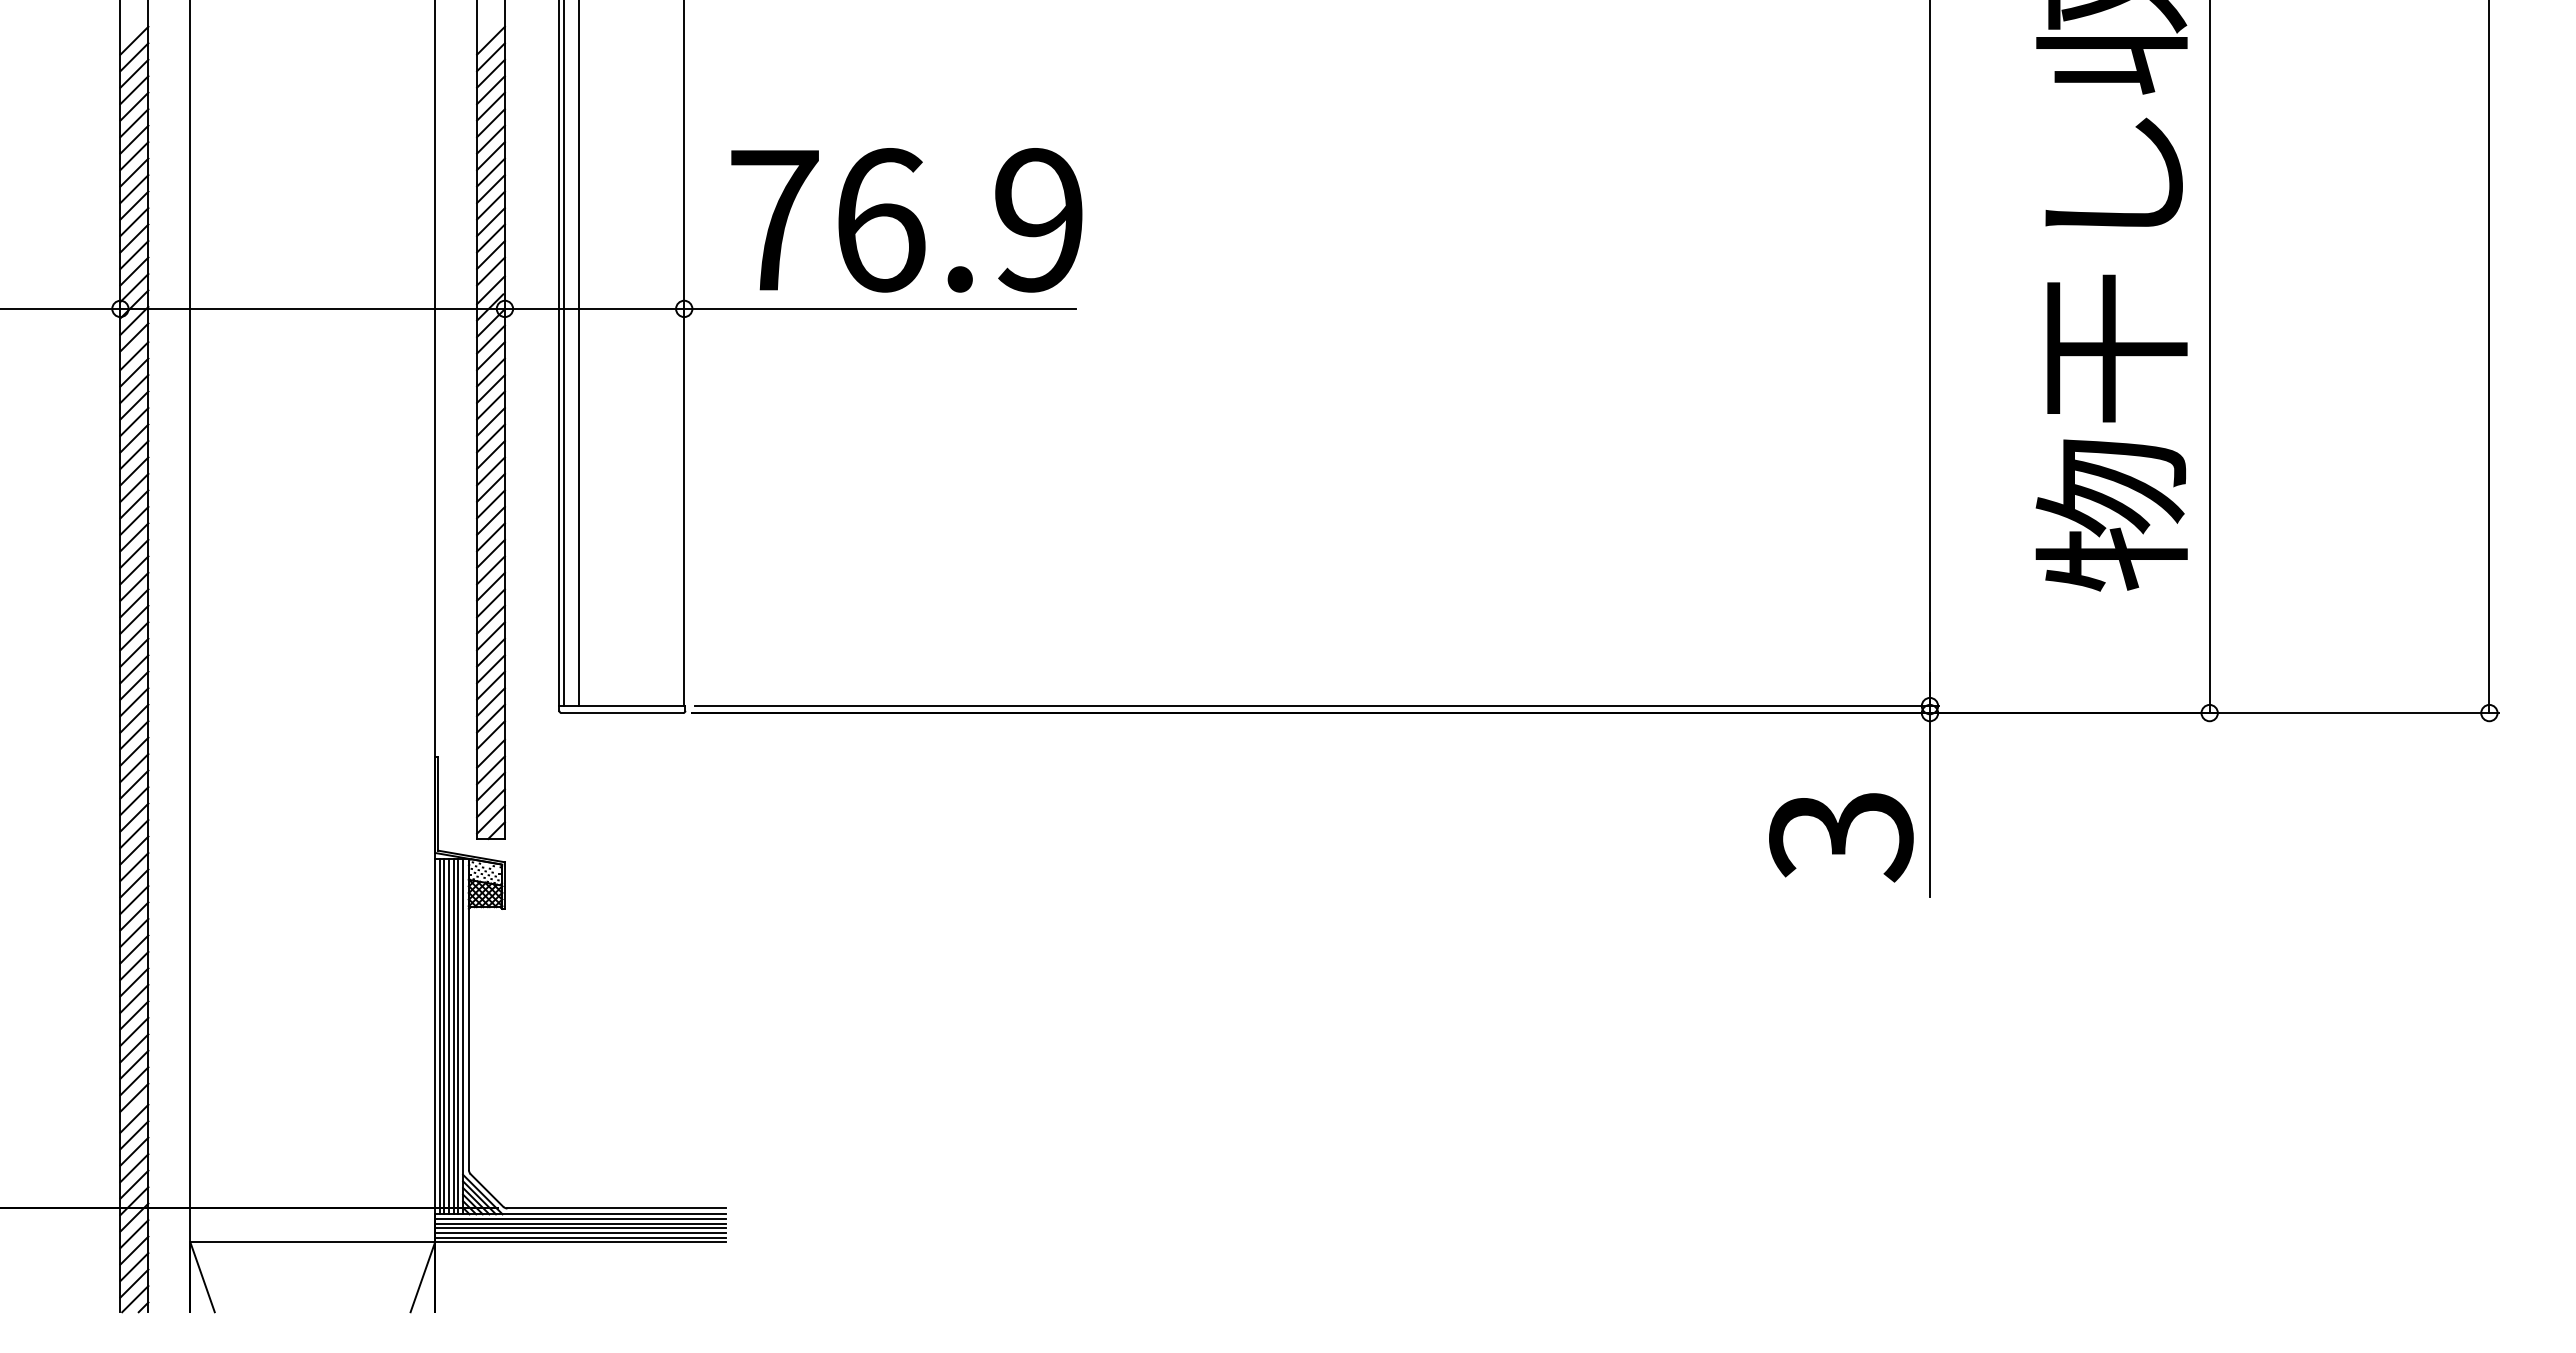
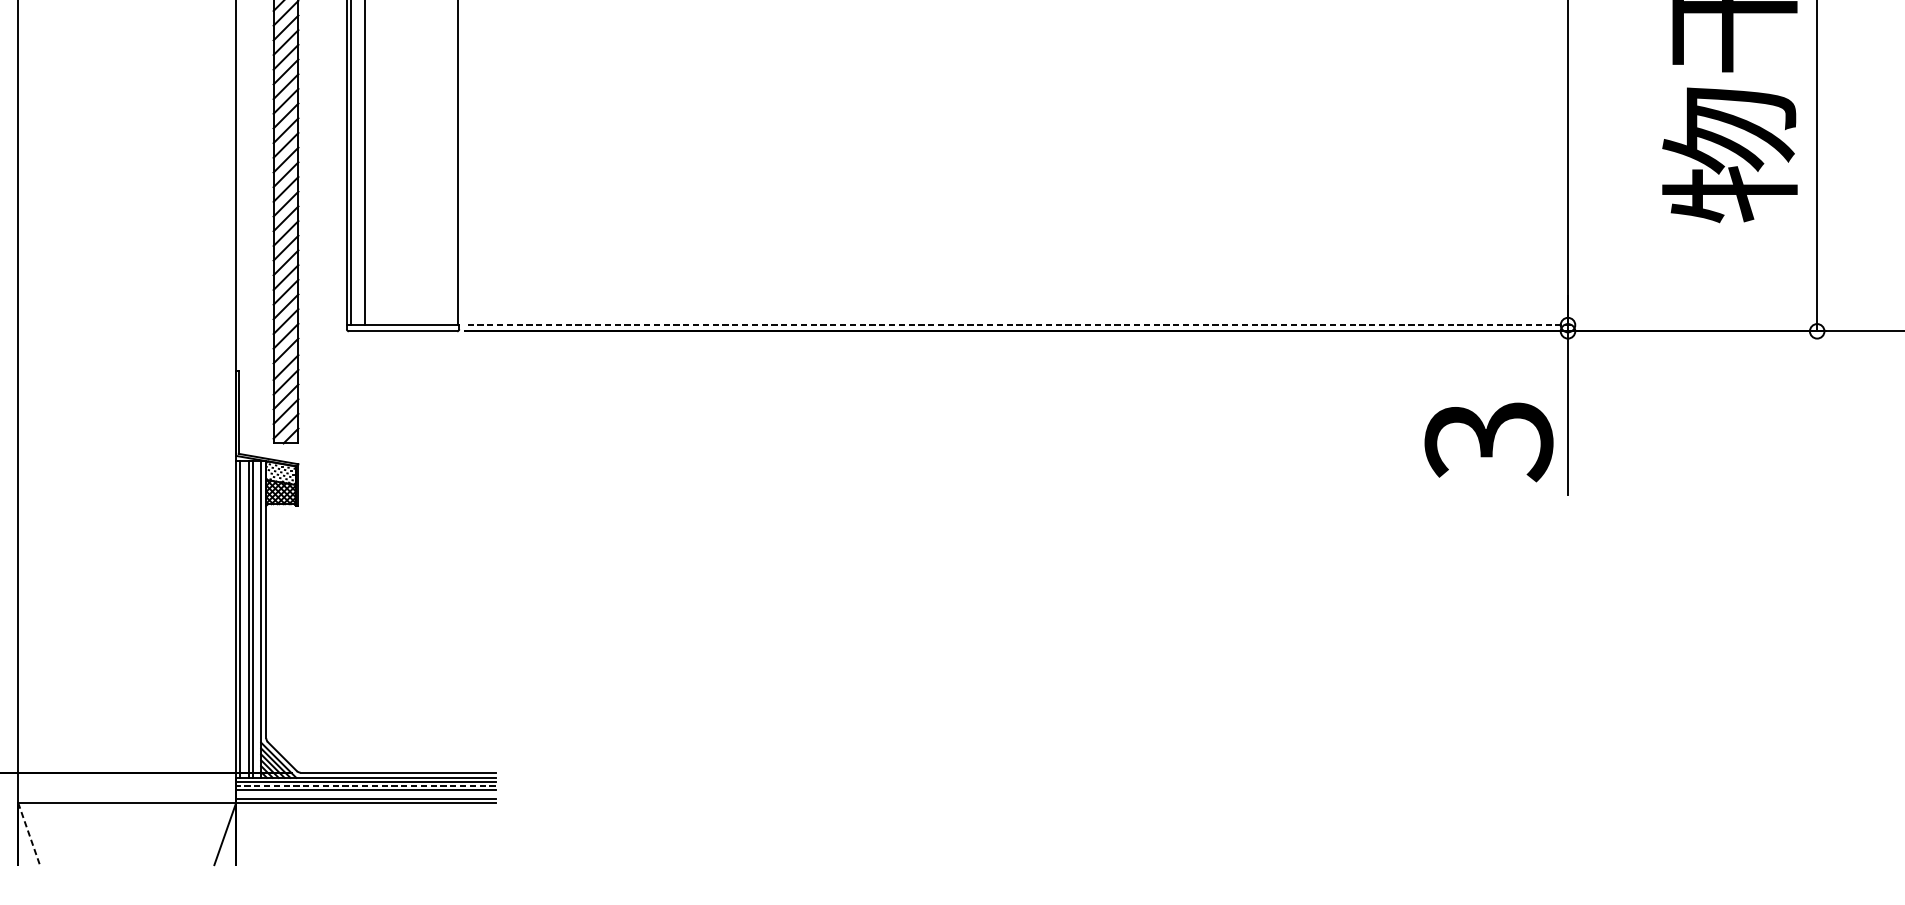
line: (1317, 706) -> (1022, 325), solid -> dashed
line: (444, 1036) -> (244, 619), removed
line: (458, 1036) -> (257, 619), removed
line: (580, 1223) -> (365, 786), solid -> dashed
line: (580, 1232) -> (365, 794), removed
line: (202, 1277) -> (28, 834), solid -> dashed

